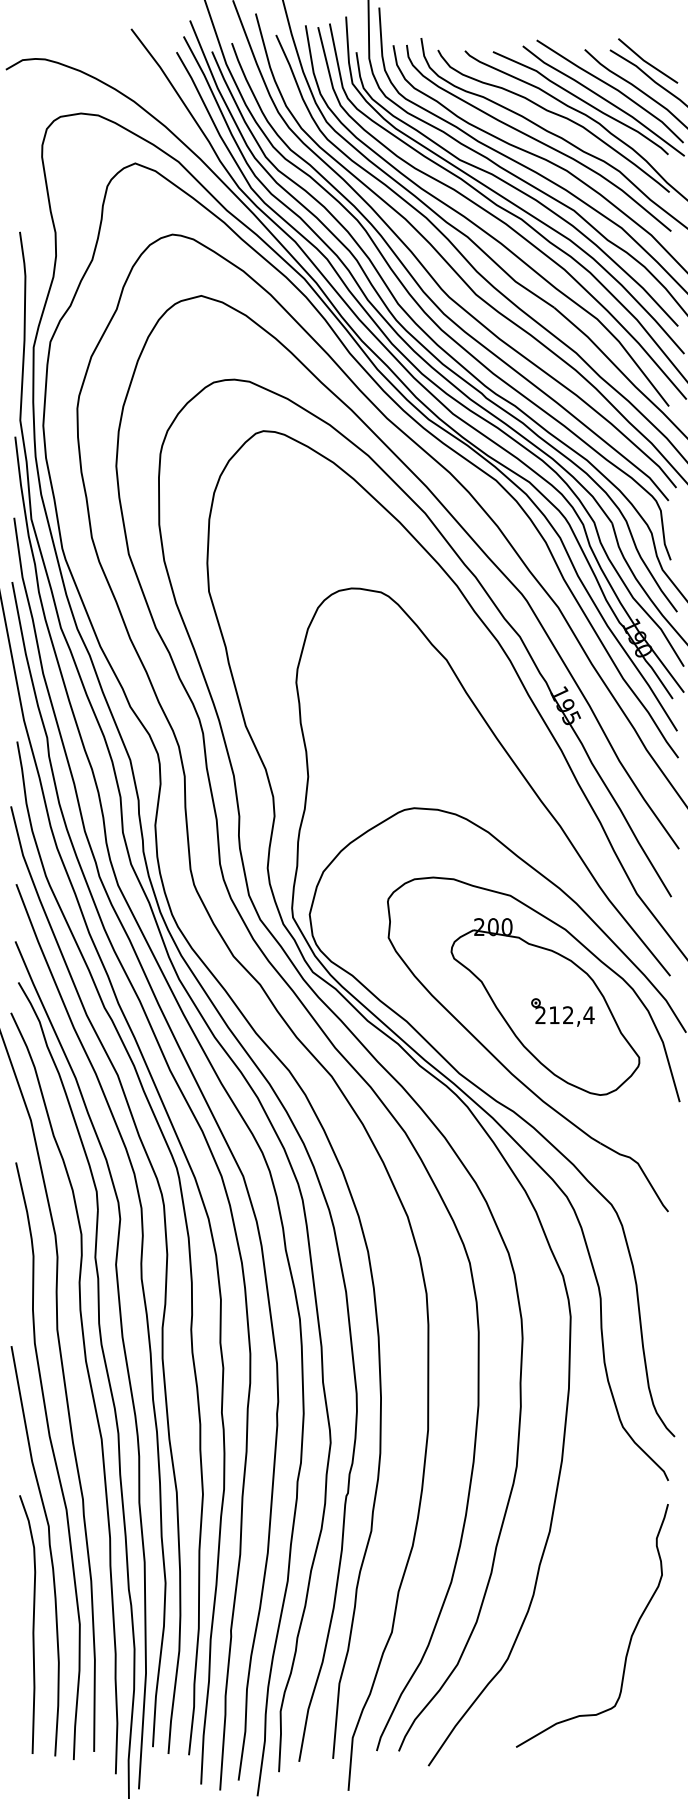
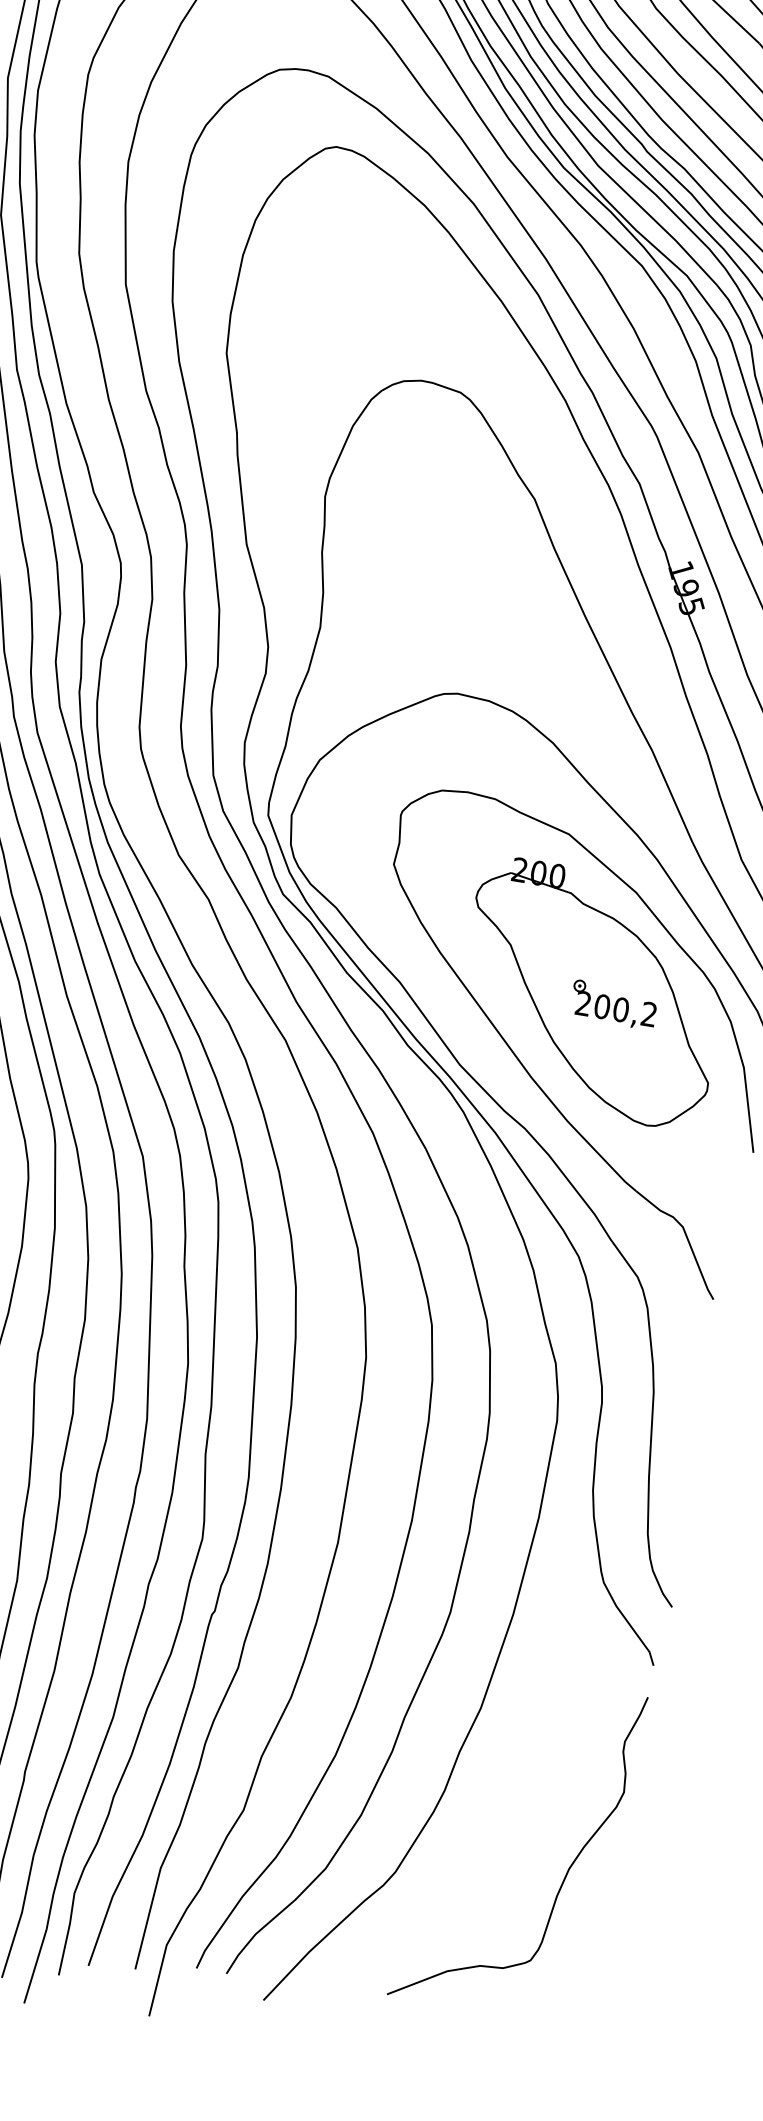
text: (571, 1015) -> (625, 1010), 212,4 -> 200,2

